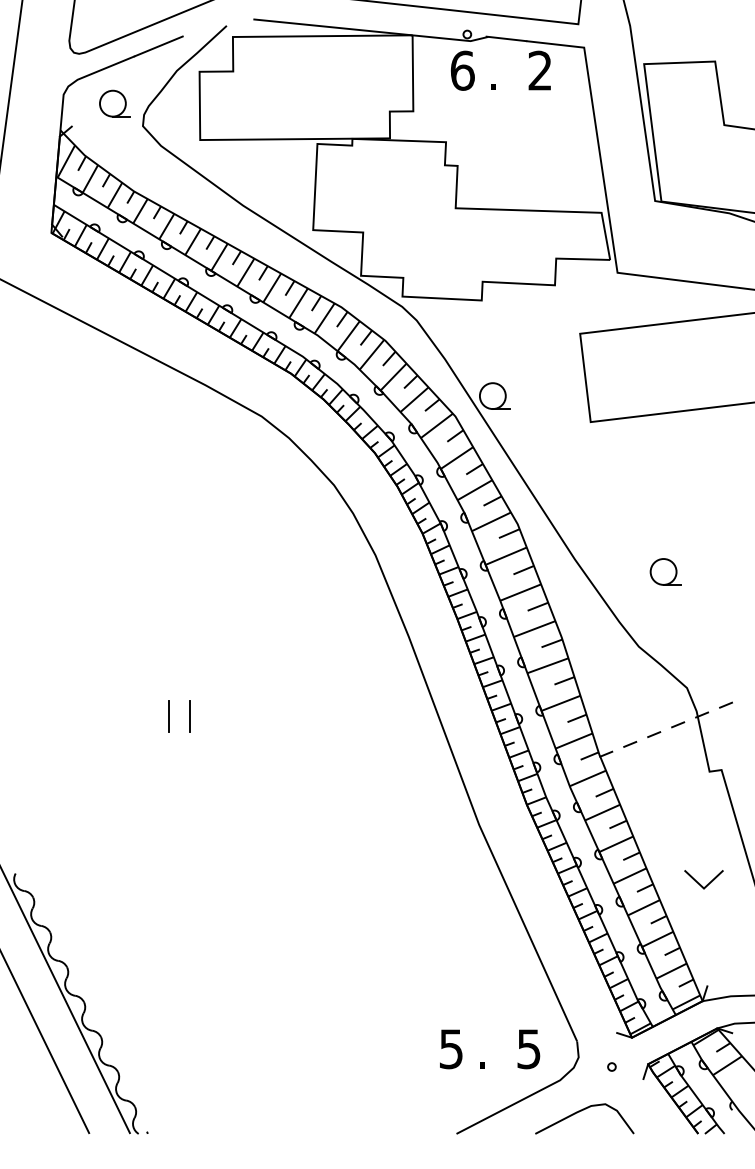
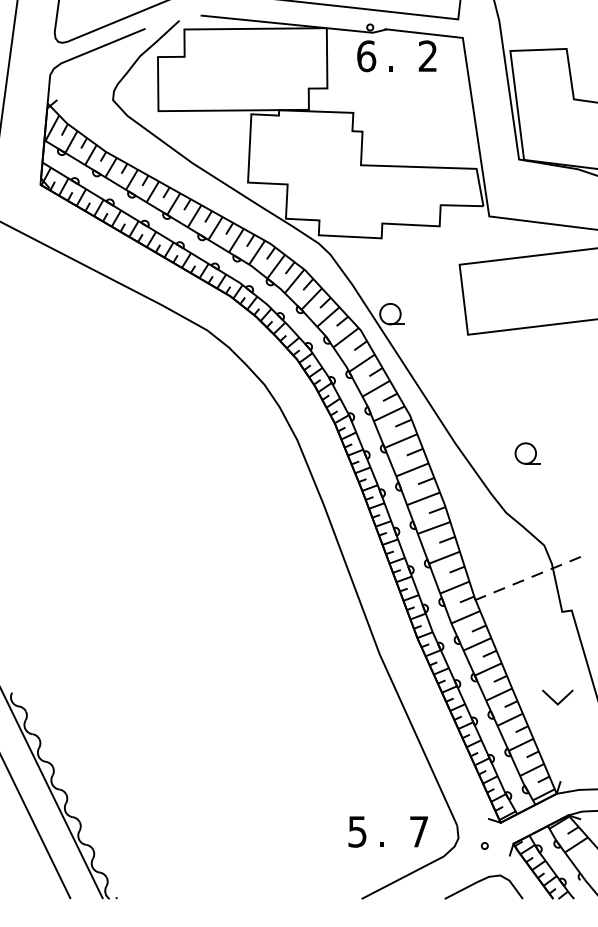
part: (114, 103) -> (90, 82), removed
line: (169, 715) -> (134, 567), removed
line: (190, 715) -> (150, 567), removed
text: (528, 1049) -> (418, 832), 5 -> 7
curve: (581, 1111) -> (481, 881), moved

